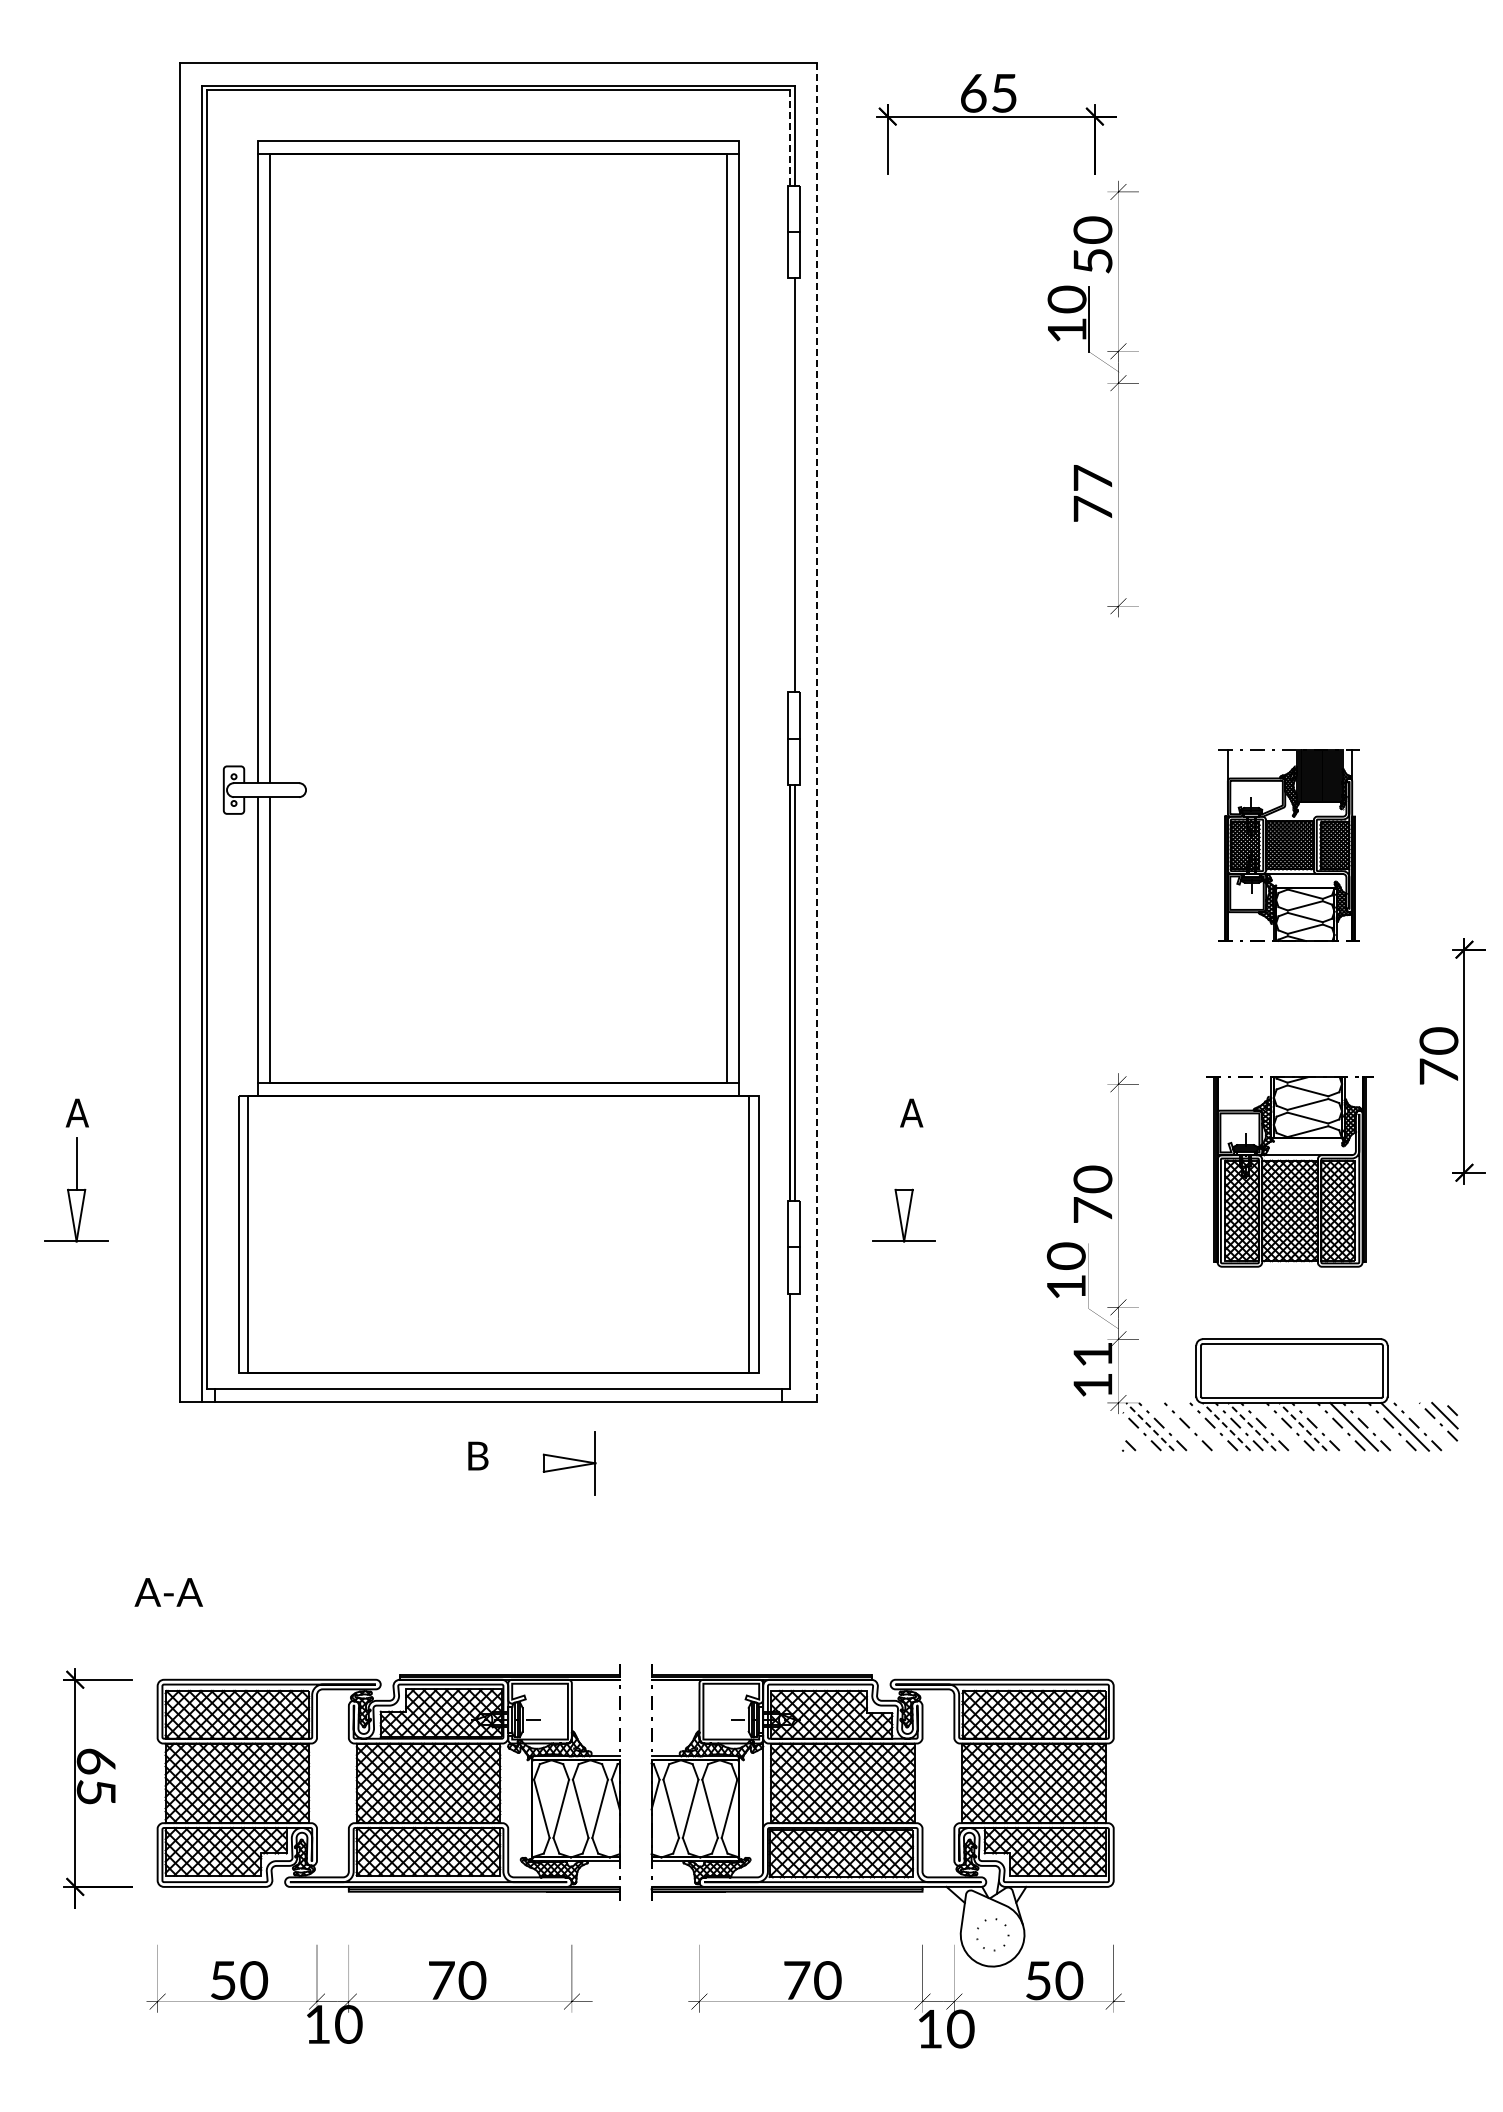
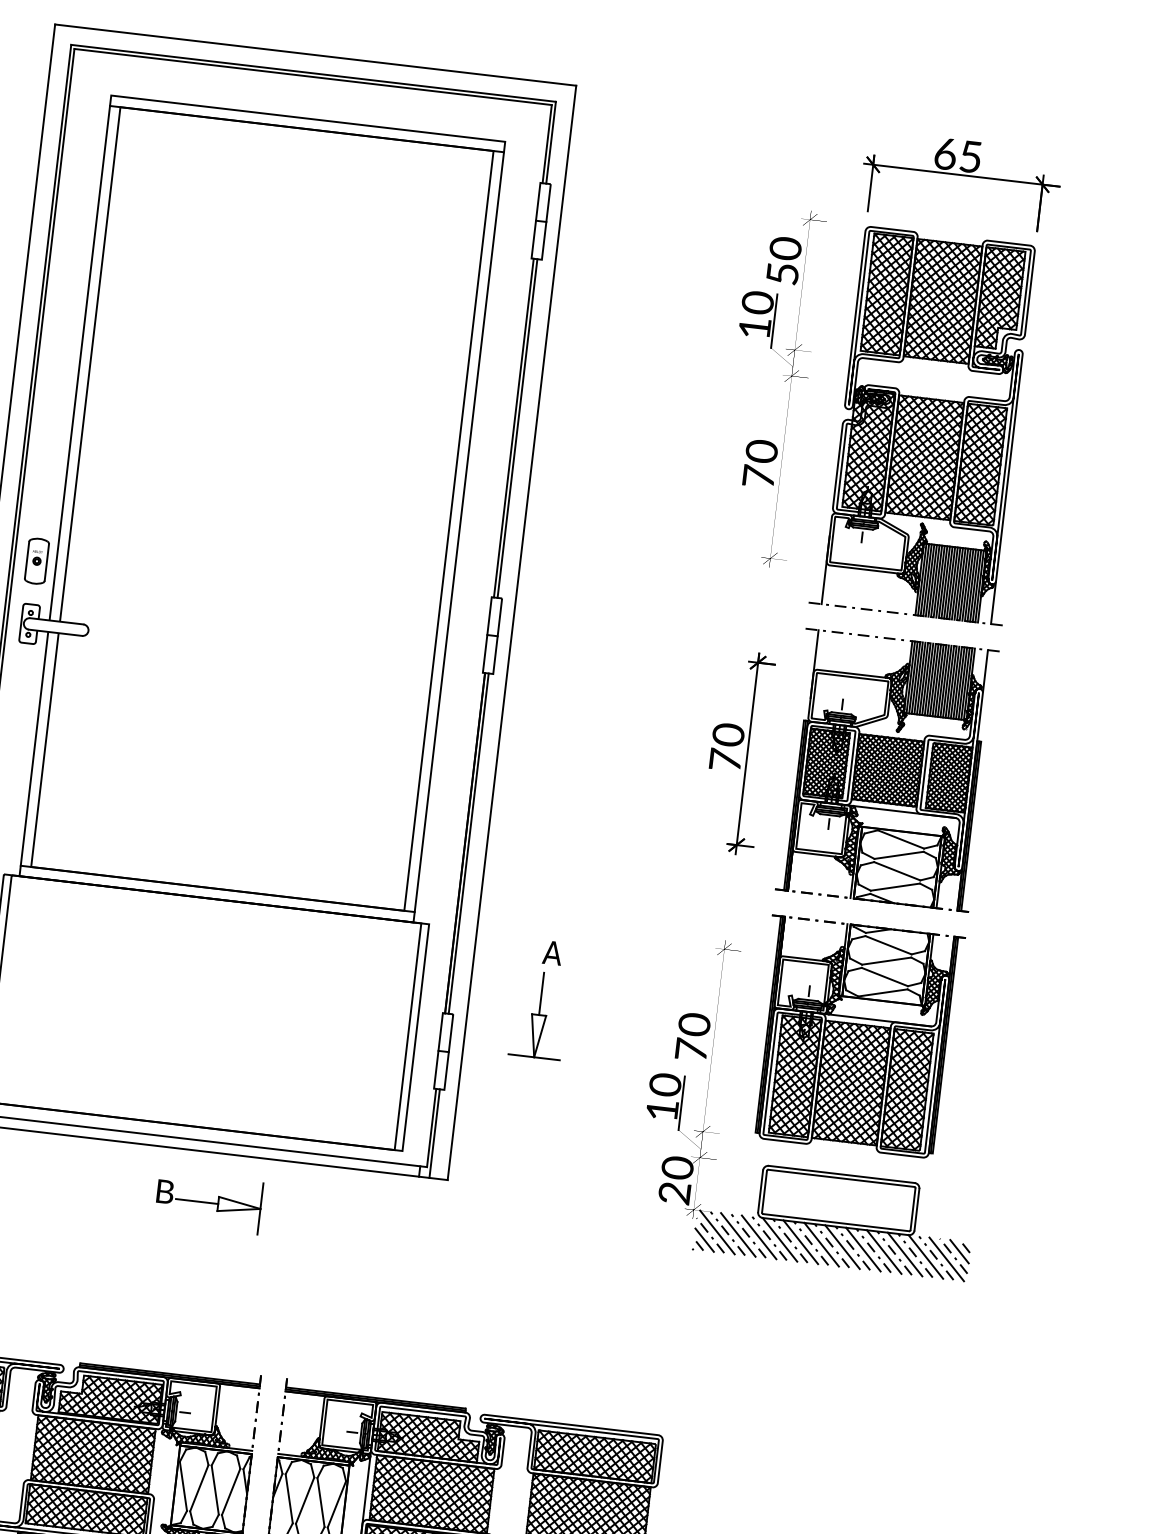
part: (996, 117) -> (962, 175), moved
line: (790, 137) -> (547, 143), dashed -> solid
part: (1289, 422) -> (927, 424), added
text: (1092, 478) -> (761, 451), 77 -> 70
line: (790, 485) -> (513, 428), added
part: (233, 713) -> (36, 561), added
line: (817, 733) -> (512, 633), dashed -> solid
part: (1289, 845) -> (887, 770), size x1.67
part: (1449, 1053) -> (735, 746), moved
line: (904, 1163) -> (541, 993), added
part: (1289, 1171) -> (855, 1037), size x1.43
line: (1088, 1275) -> (681, 1102), added
line: (794, 1347) -> (434, 1133), added
text: (1092, 1369) -> (675, 1180), 11 -> 20
line: (1150, 1426) -> (717, 1232), dashed -> solid
line: (1175, 1426) -> (738, 1234), added
line: (1201, 1426) -> (759, 1237), added
line: (1226, 1426) -> (779, 1239), dashed -> solid
line: (1252, 1426) -> (801, 1242), dashed -> solid
line: (1277, 1426) -> (821, 1244), added
line: (1303, 1426) -> (842, 1246), dashed -> solid
line: (1328, 1426) -> (863, 1249), added
line: (1379, 1426) -> (905, 1254), added
line: (1430, 1426) -> (946, 1259), added
line: (1135, 1437) -> (704, 1239), added
line: (517, 1463) -> (196, 1201), added

